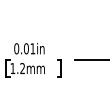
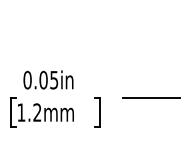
text: (32, 48) -> (53, 79), 0.01in -> 0.05in

